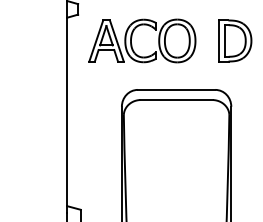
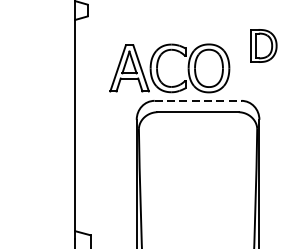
part: (132, 37) -> (158, 64), moved
part: (235, 40) -> (264, 45), size x0.7
line: (176, 89) -> (197, 100), solid -> dashed

